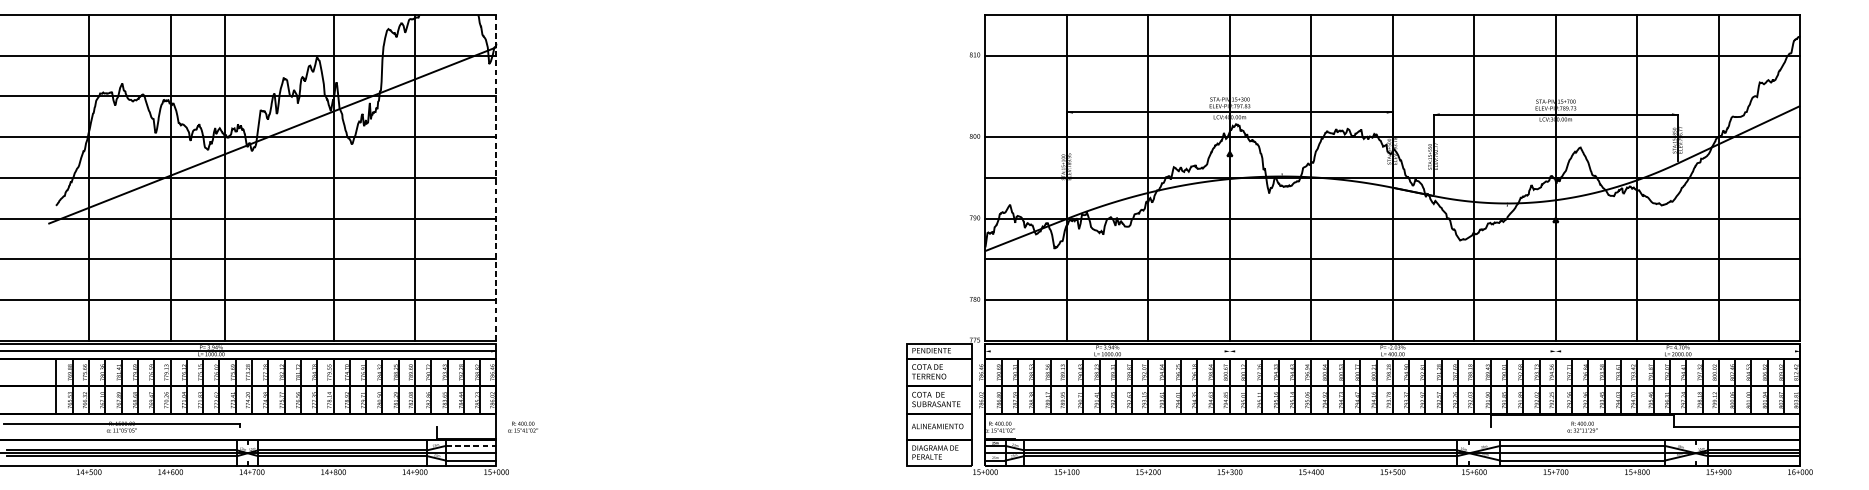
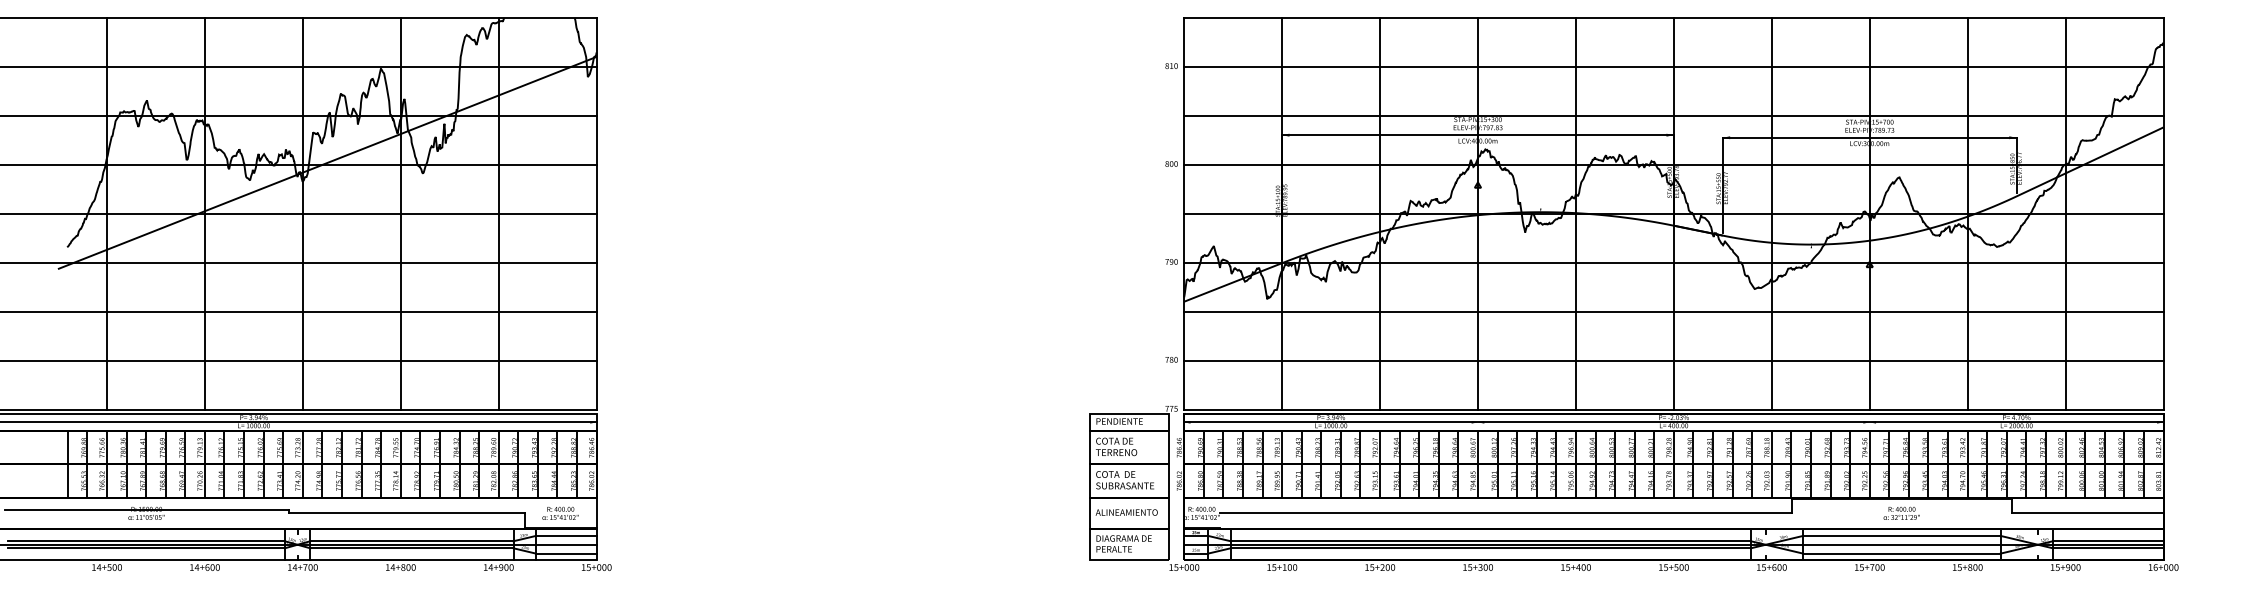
line: (1392, 96) -> (1673, 115), added
line: (225, 177) -> (302, 213), moved
line: (496, 177) -> (596, 213), dashed -> solid
line: (1392, 351) -> (1673, 422), added
text: (523, 426) -> (560, 512), moved
line: (338, 427) -> (406, 513), added
line: (1252, 427) -> (1505, 513), added
line: (471, 445) -> (566, 535), dashed -> solid

